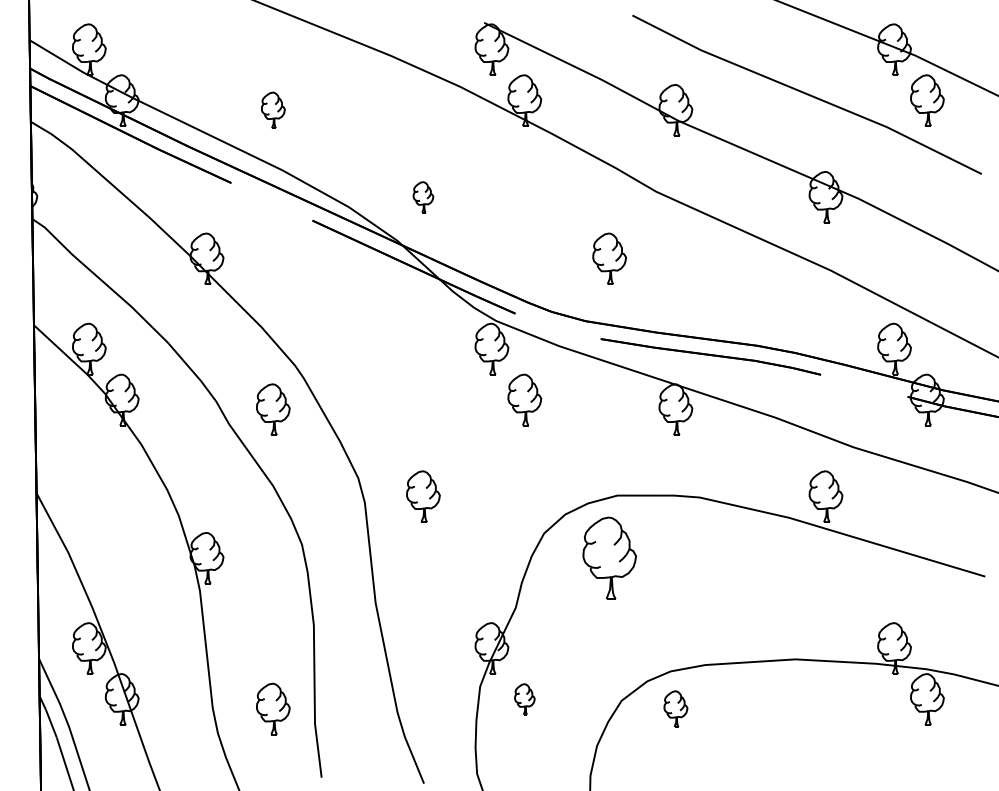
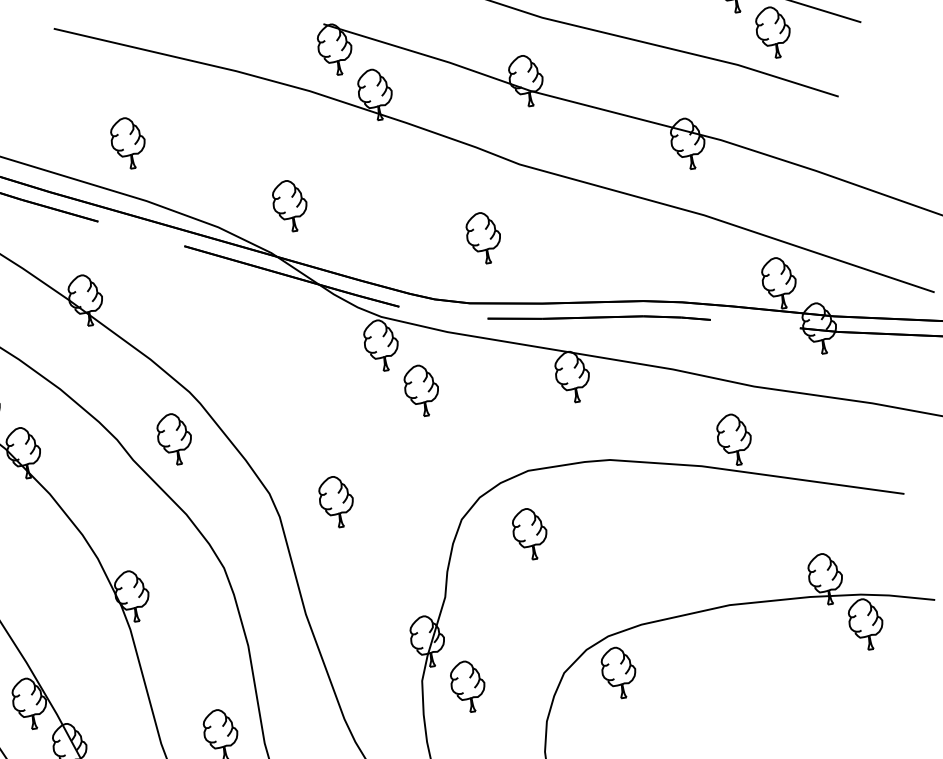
part: (273, 110) -> (128, 143), size x1.43
part: (423, 197) -> (290, 206), size x1.67
part: (609, 558) -> (530, 534), size x0.62
part: (524, 699) -> (467, 686), size x1.67
part: (675, 708) -> (618, 672), size x1.43

